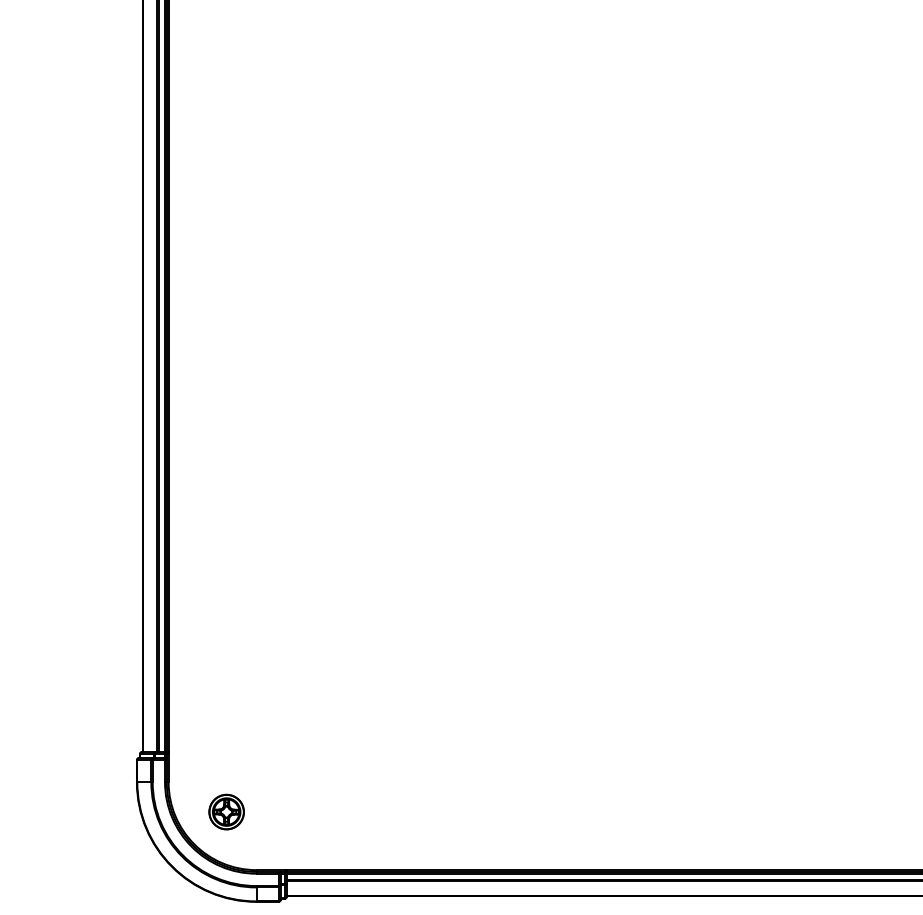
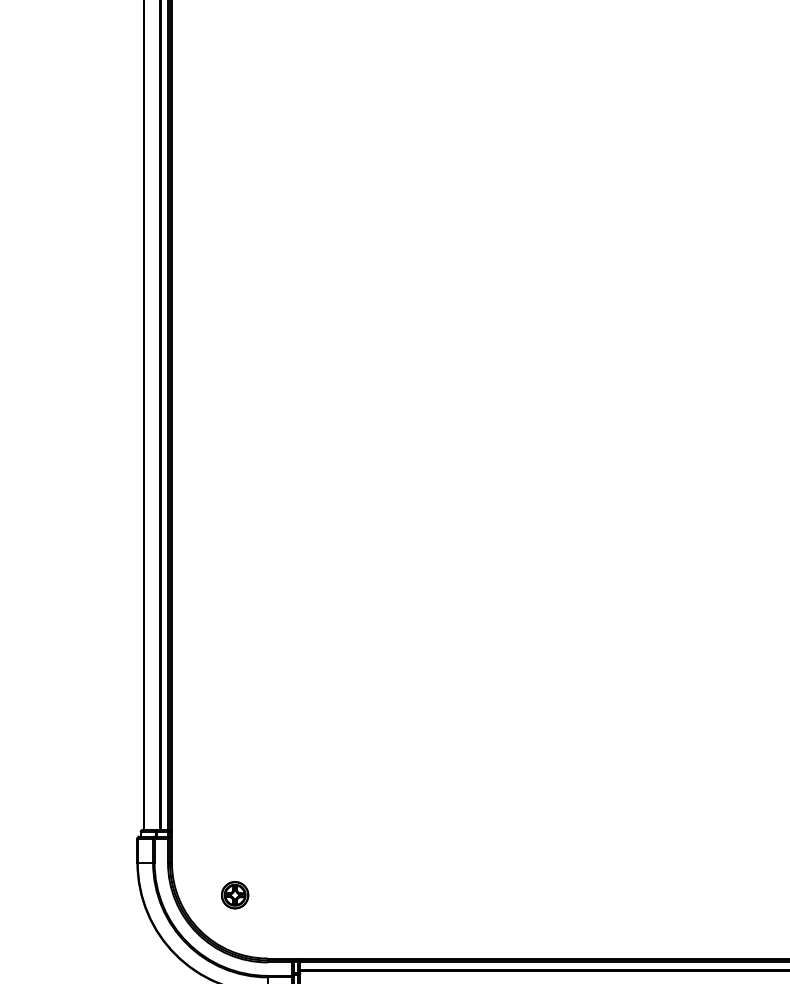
part: (226, 811) -> (234, 894), size x0.7

